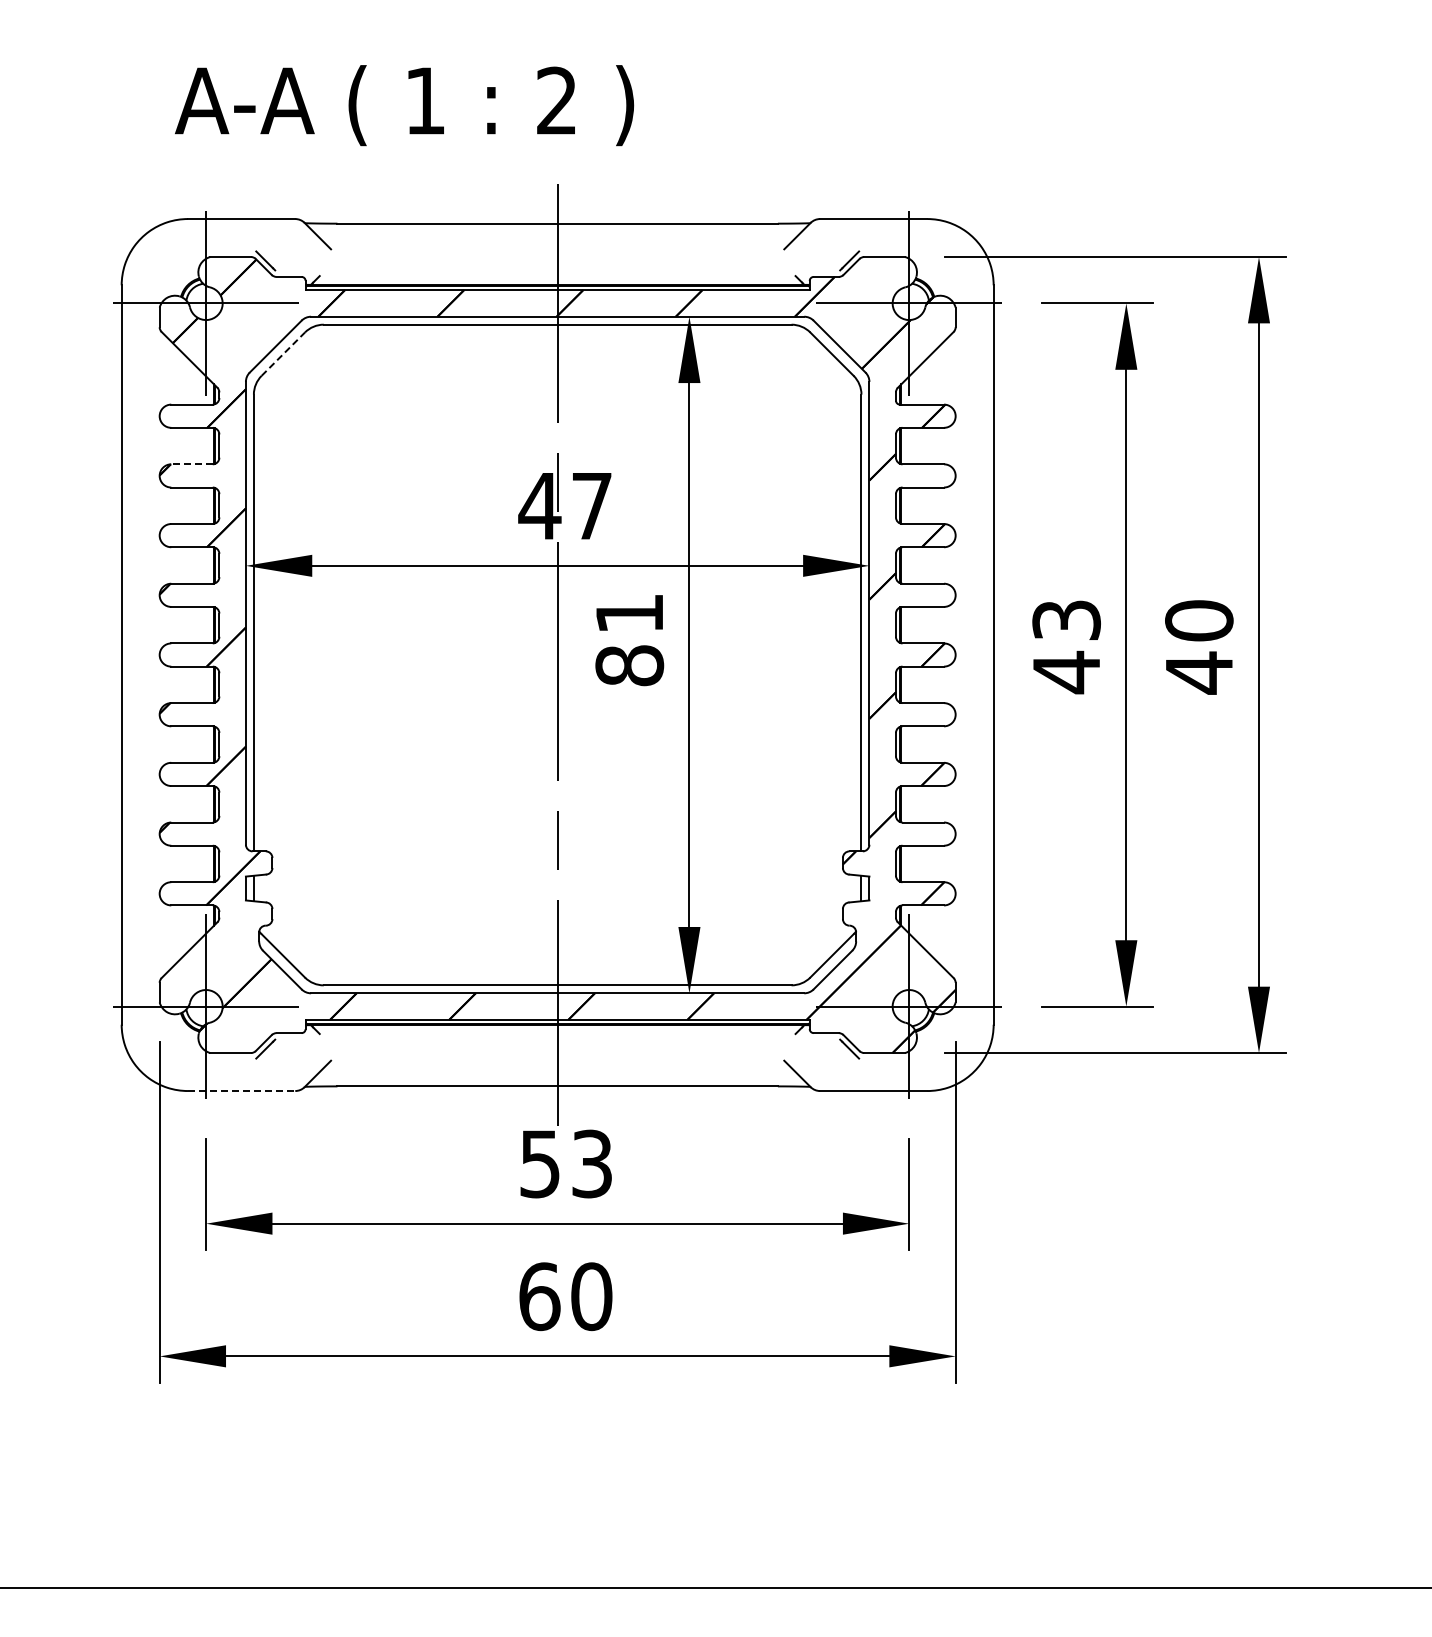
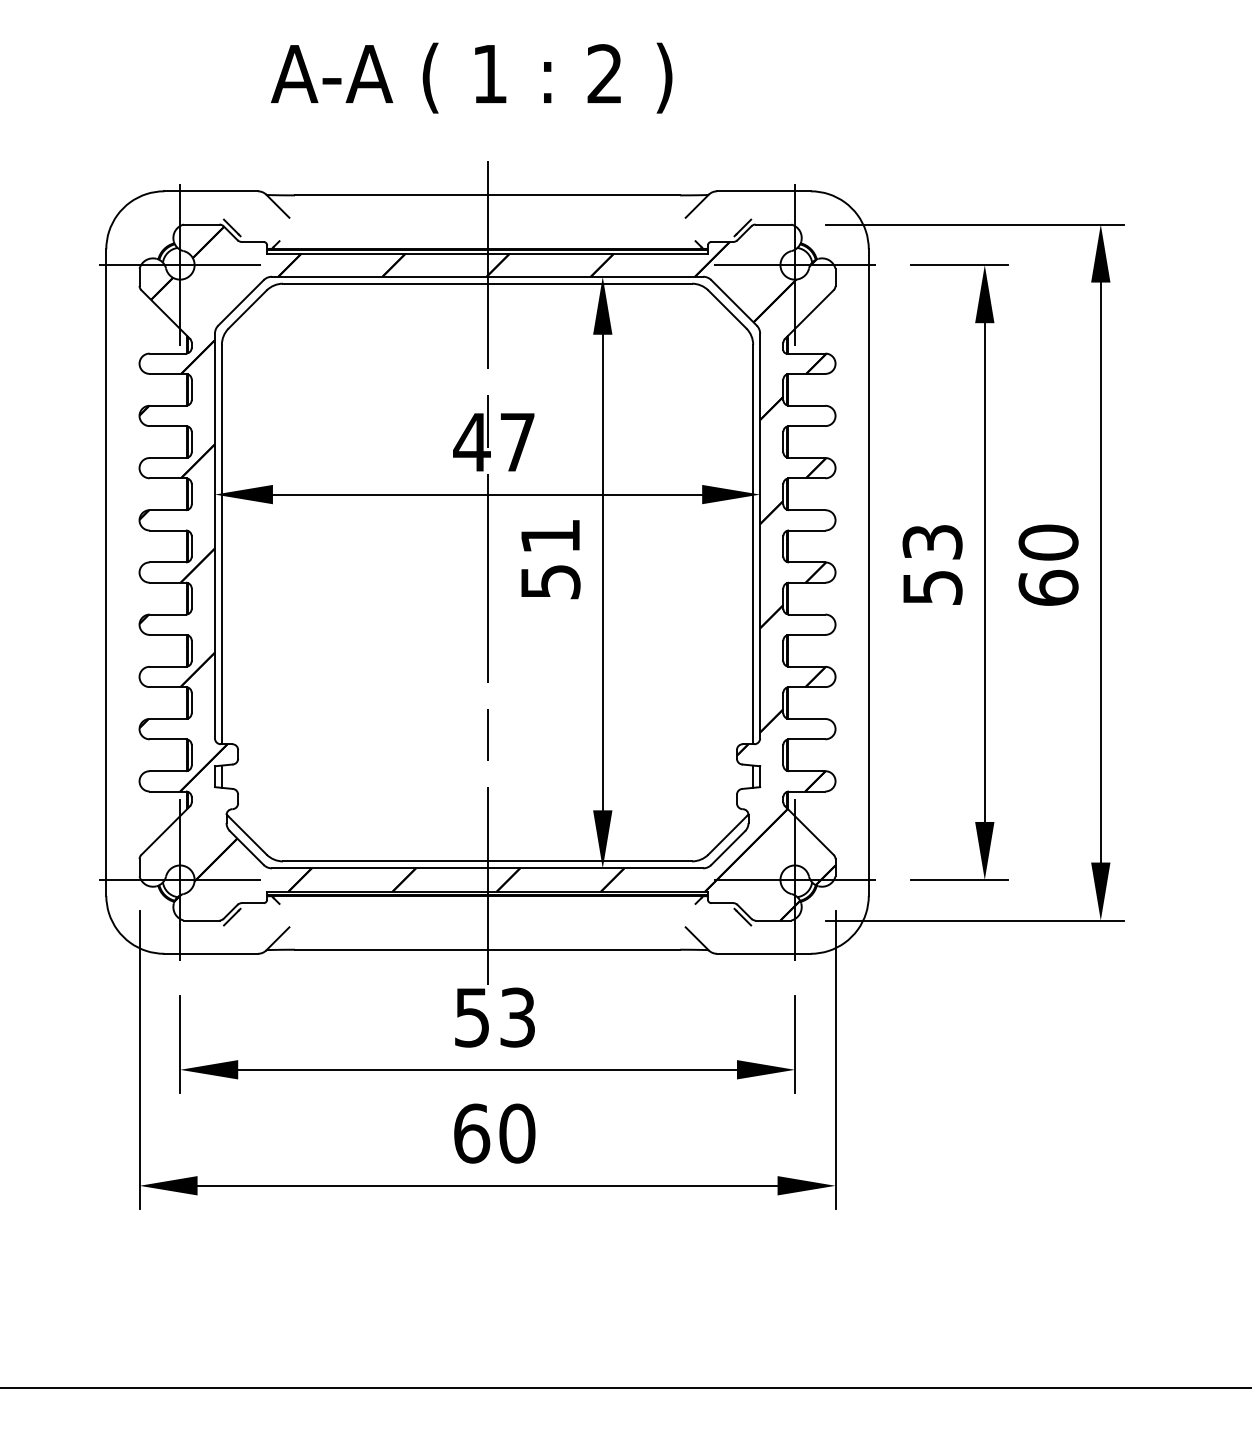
text: (404, 105) -> (471, 78), moved
line: (283, 354) -> (247, 309), dashed -> solid
line: (192, 464) -> (168, 405), dashed -> solid
text: (629, 665) -> (550, 581), 81 -> 51
text: (1066, 672) -> (932, 587), 43 -> 53
text: (1199, 672) -> (1048, 587), 40 -> 60
line: (241, 1091) -> (211, 954), dashed -> solid

